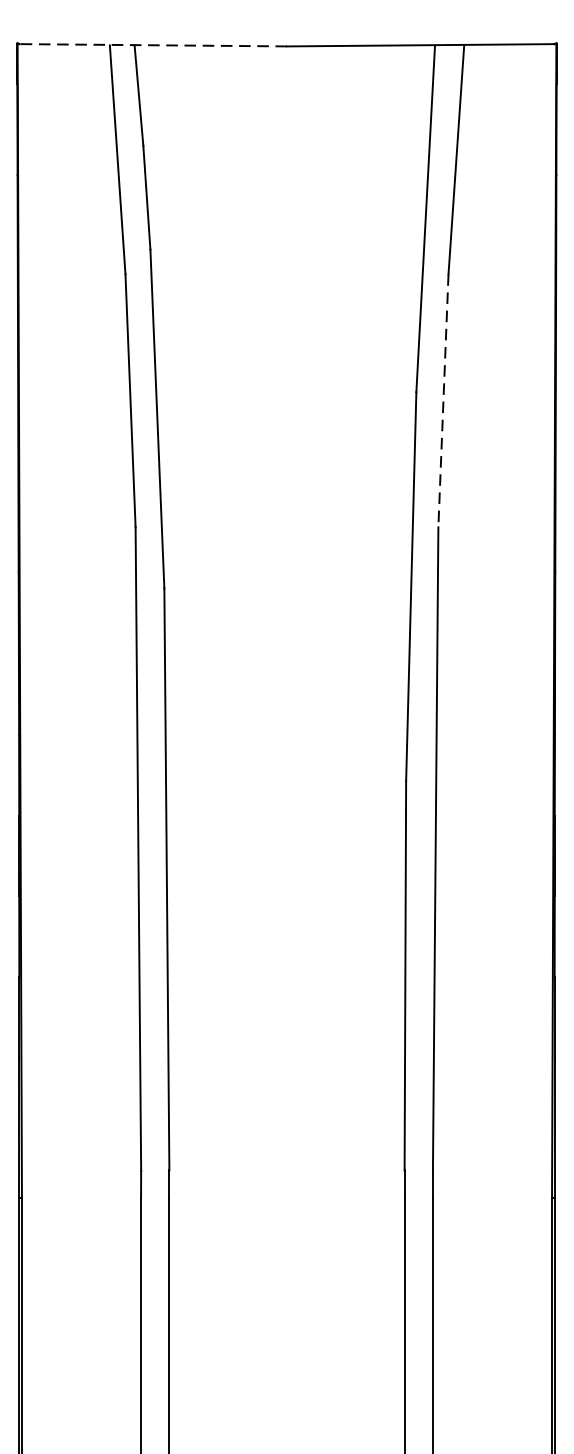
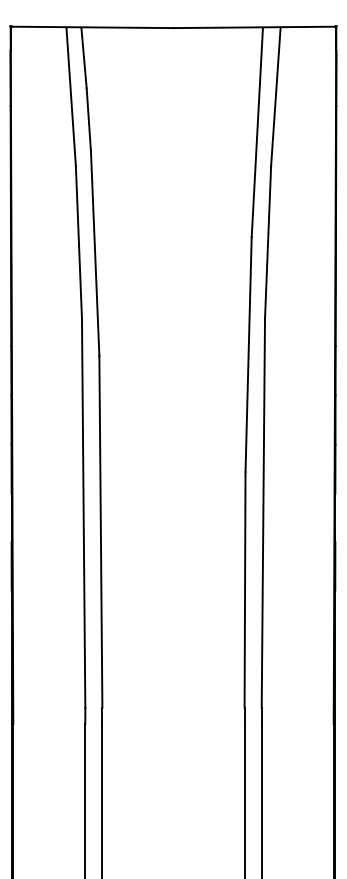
line: (153, 45) -> (92, 27), dashed -> solid
line: (444, 401) -> (268, 242), dashed -> solid

